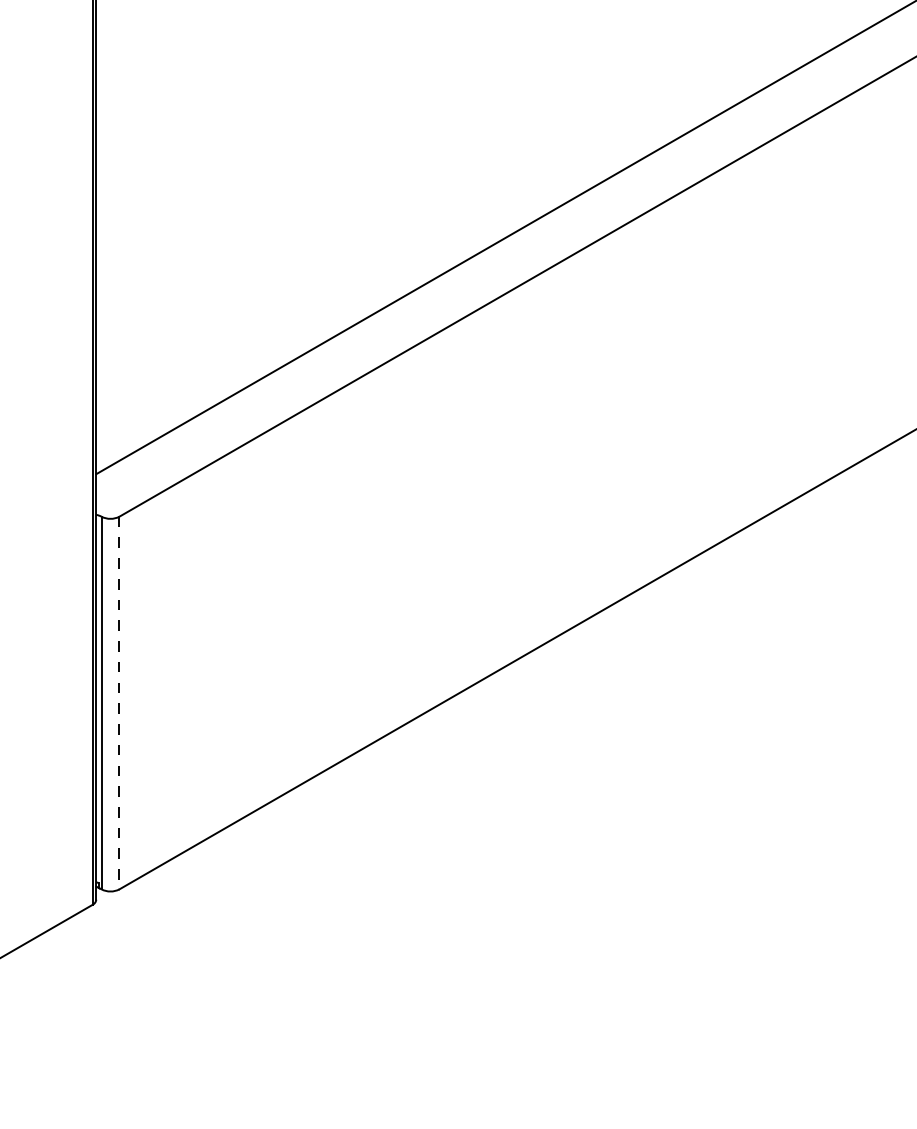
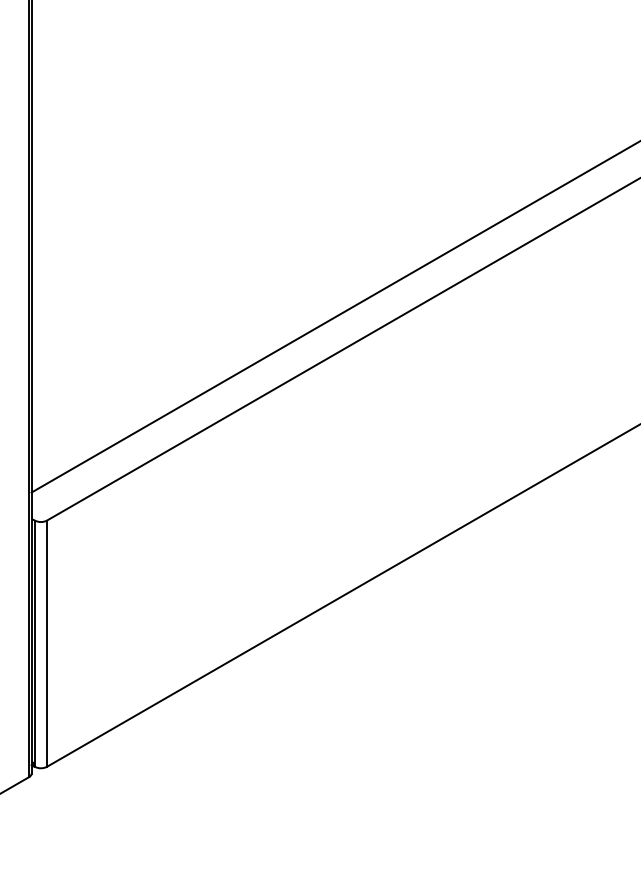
line: (118, 704) -> (46, 644), dashed -> solid

